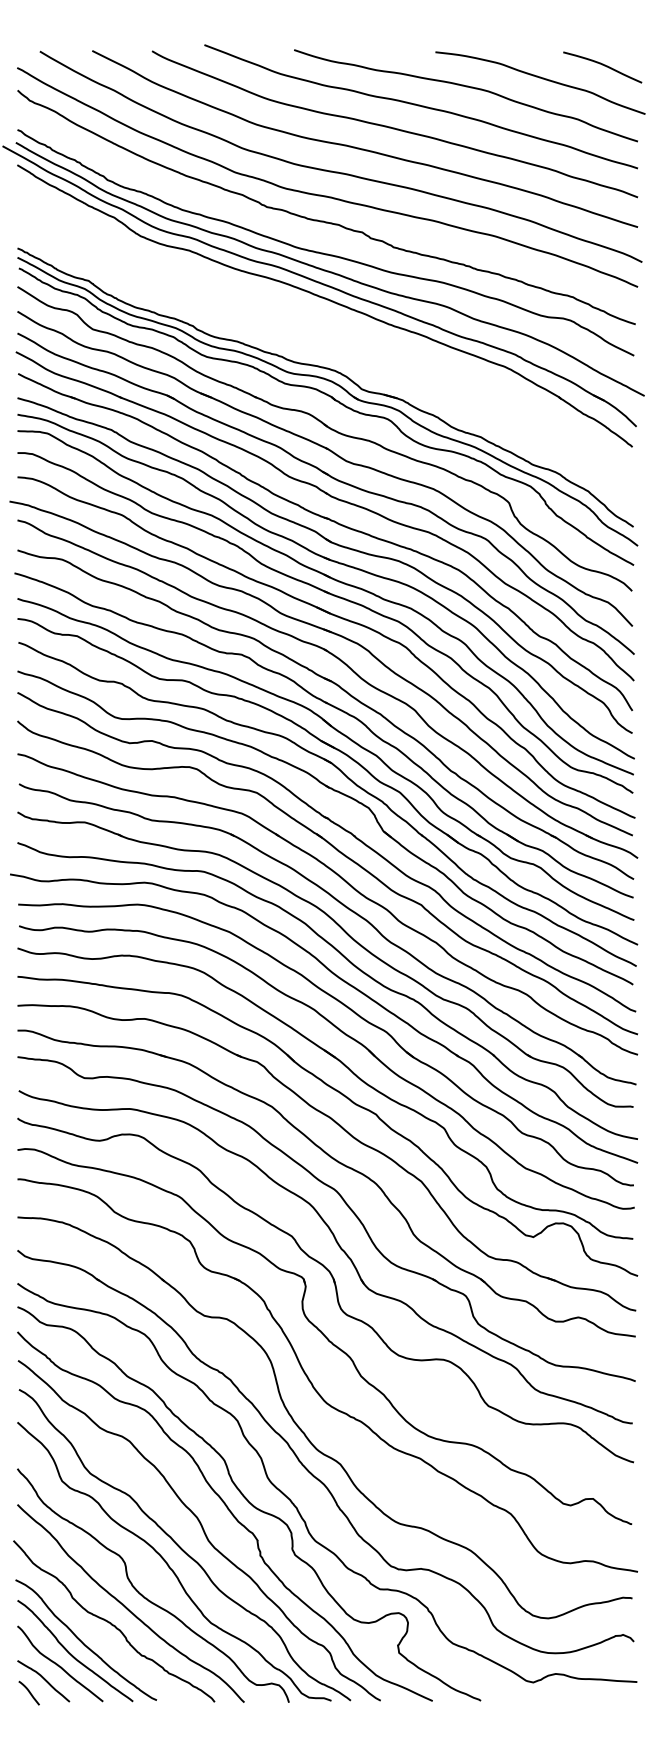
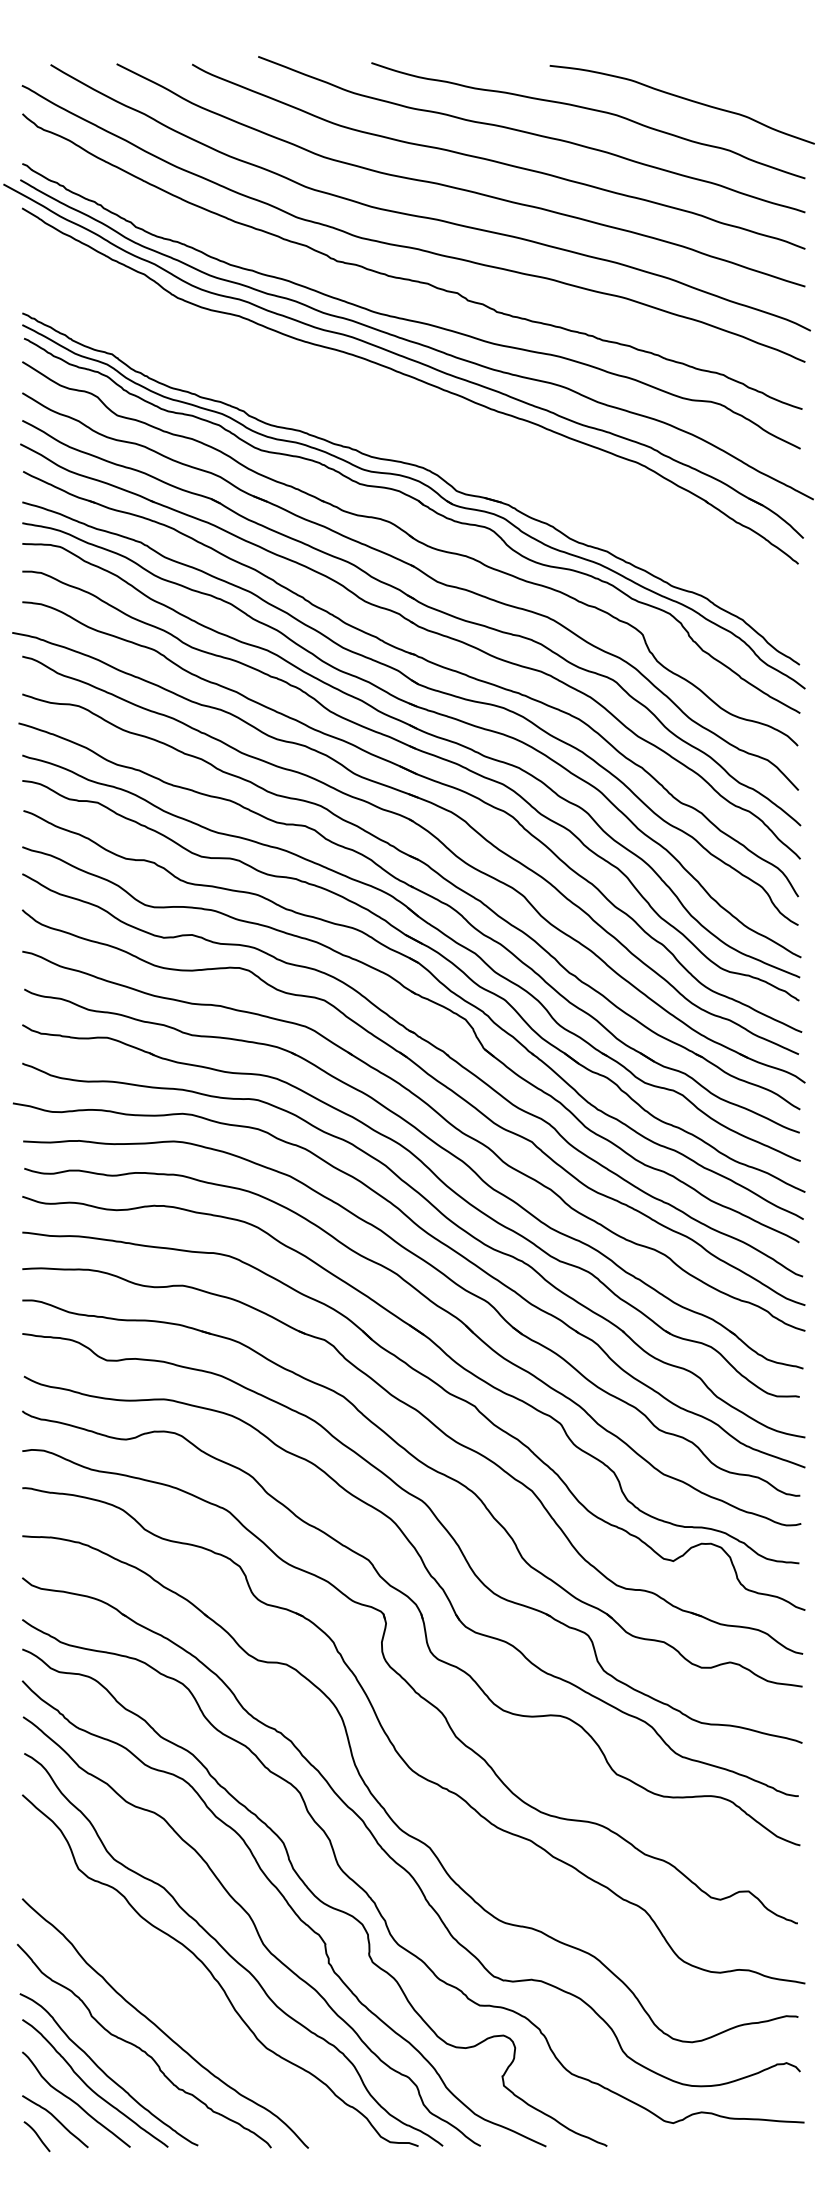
curve: (602, 65) -> (760, 82), removed
curve: (142, 1594) -> (180, 2012), removed

